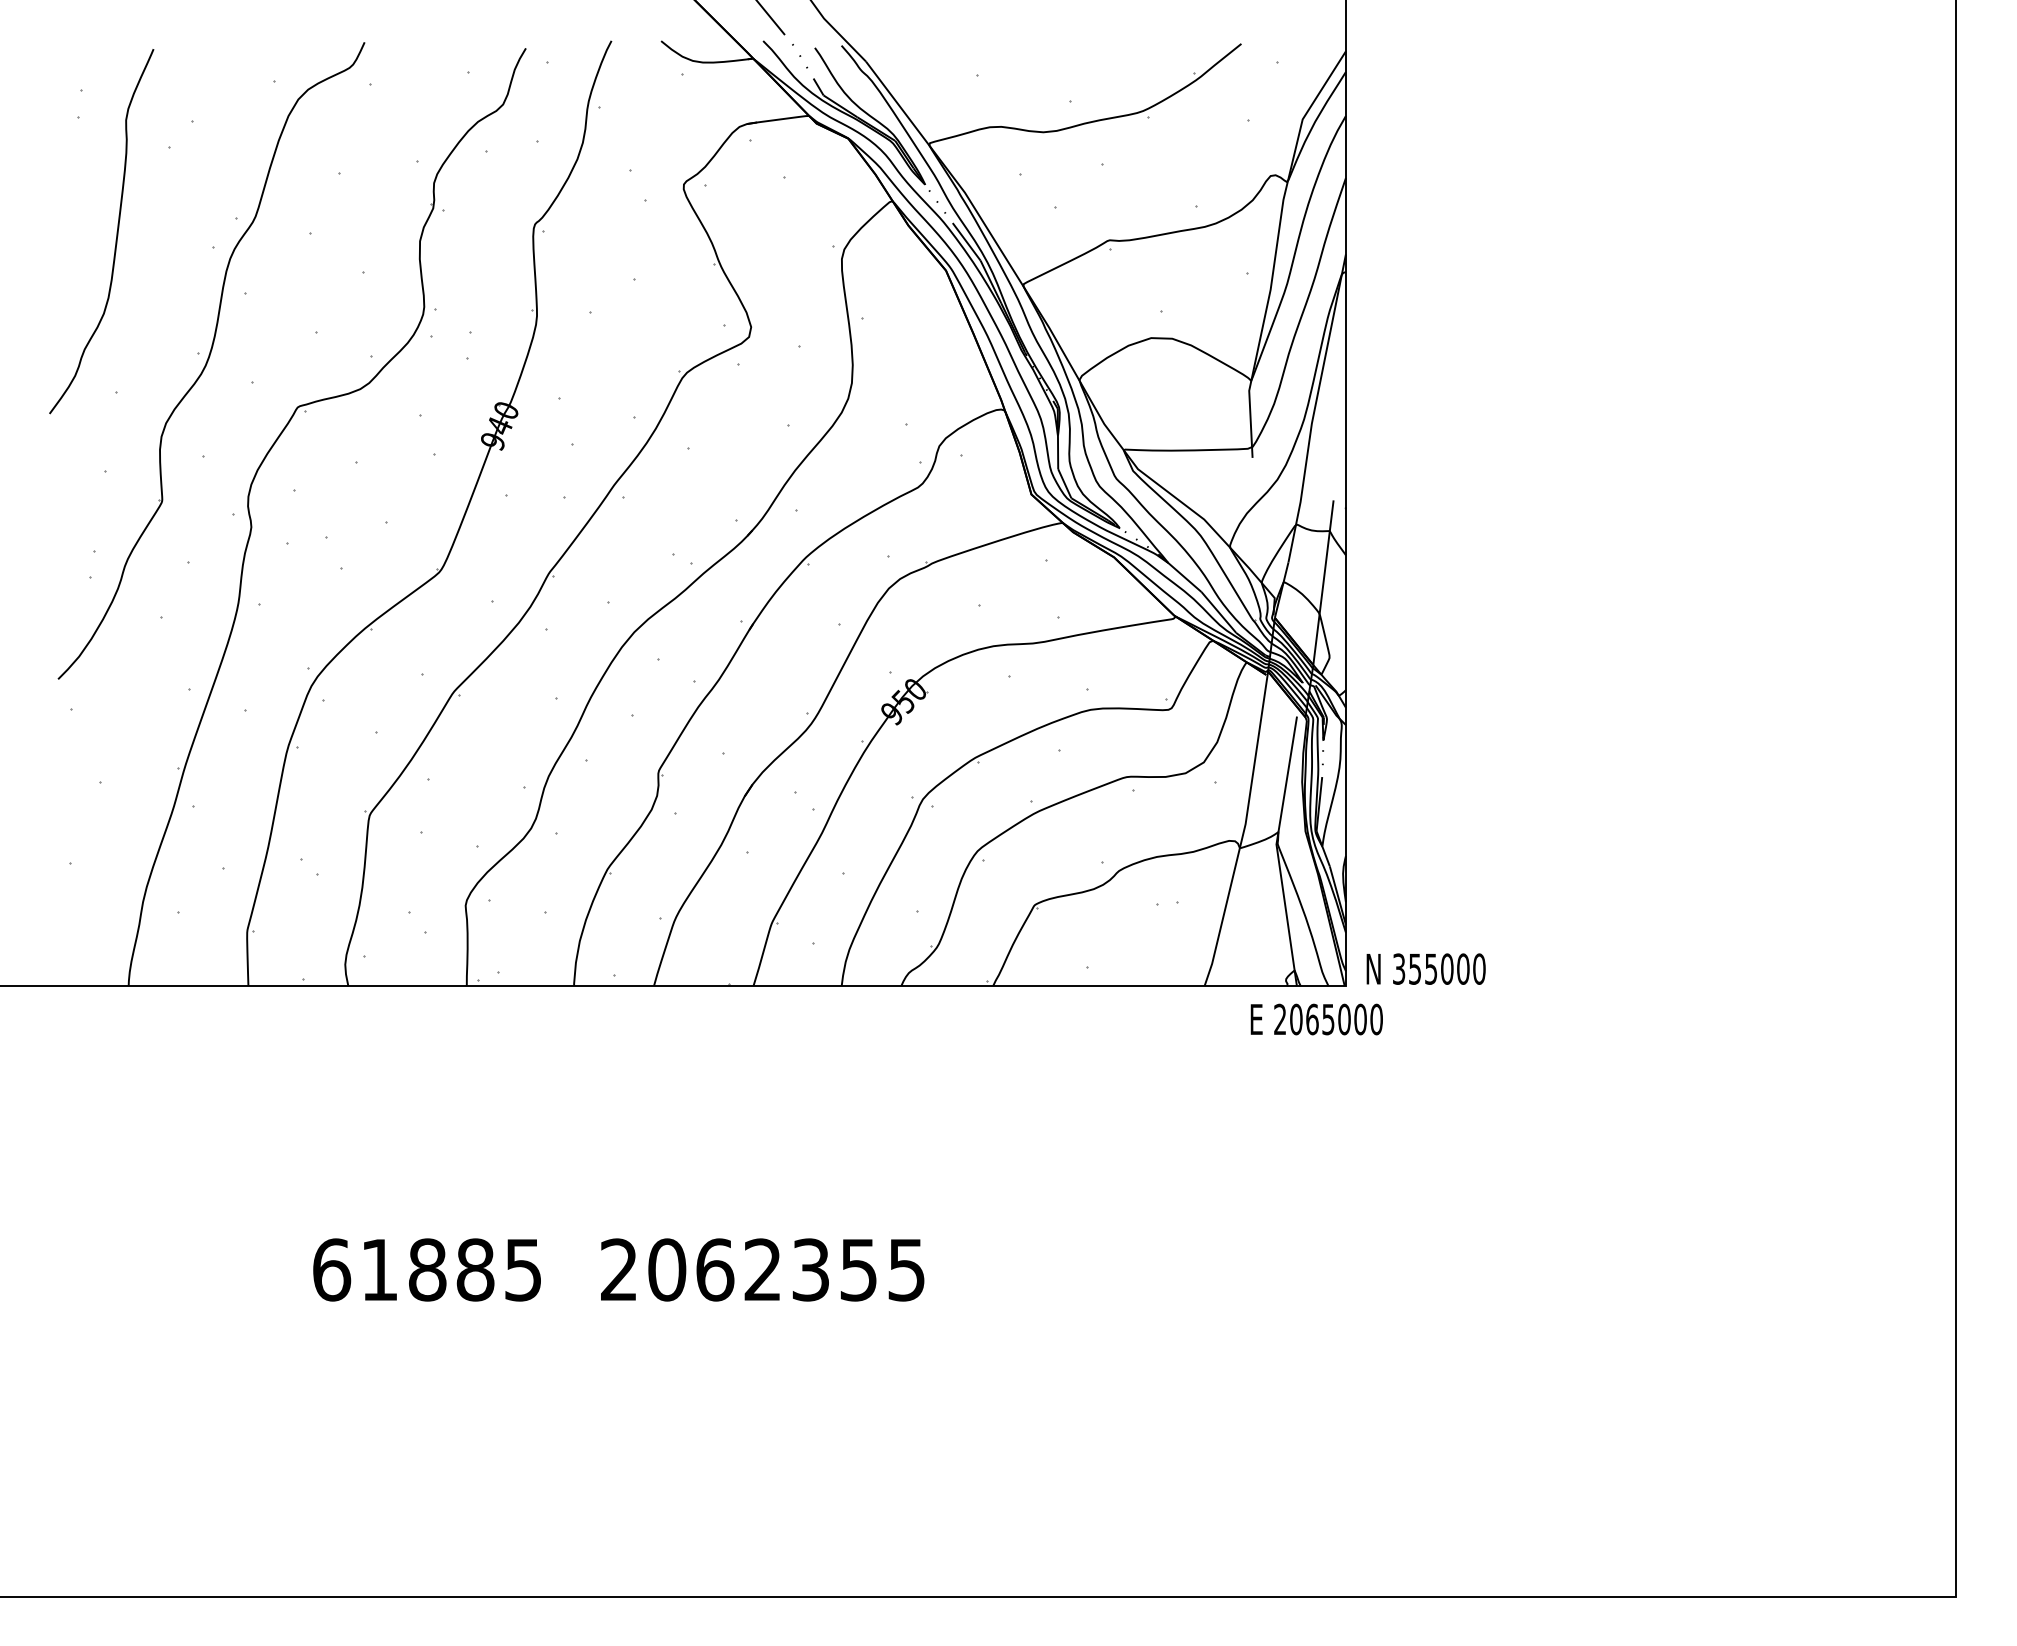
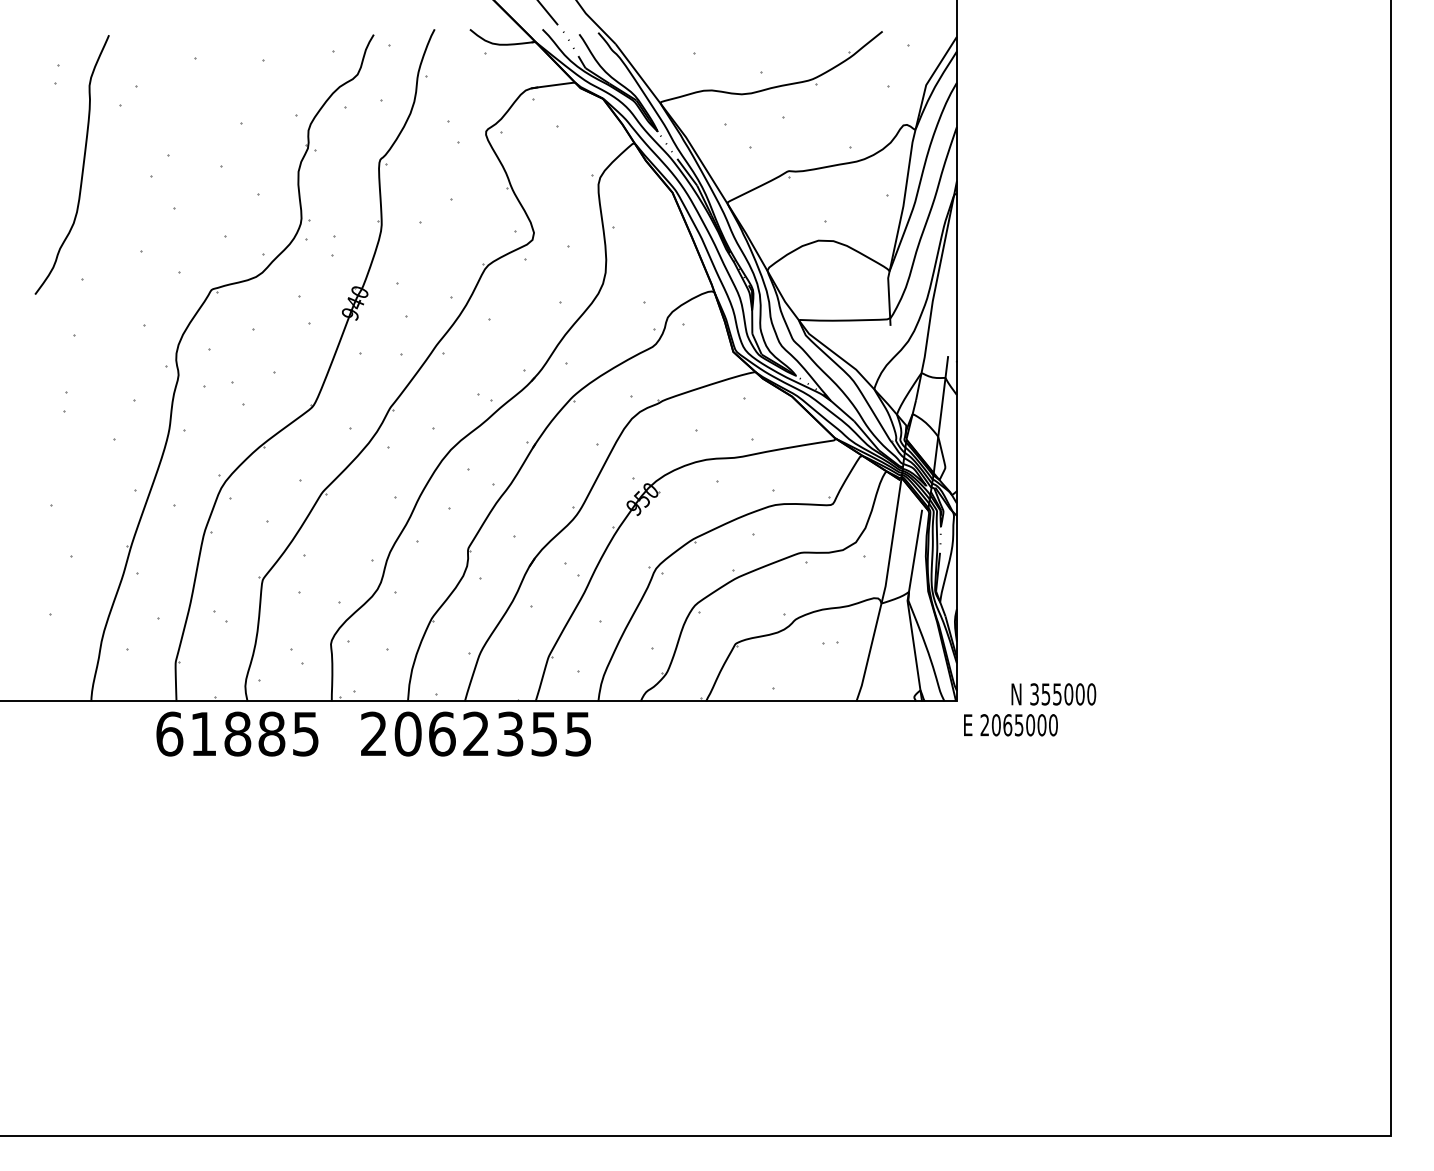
part: (211, 360) -> (150, 256), removed
text: (1425, 968) -> (1053, 693), moved
text: (1316, 1019) -> (1010, 725), moved
text: (618, 1269) -> (373, 733), moved

